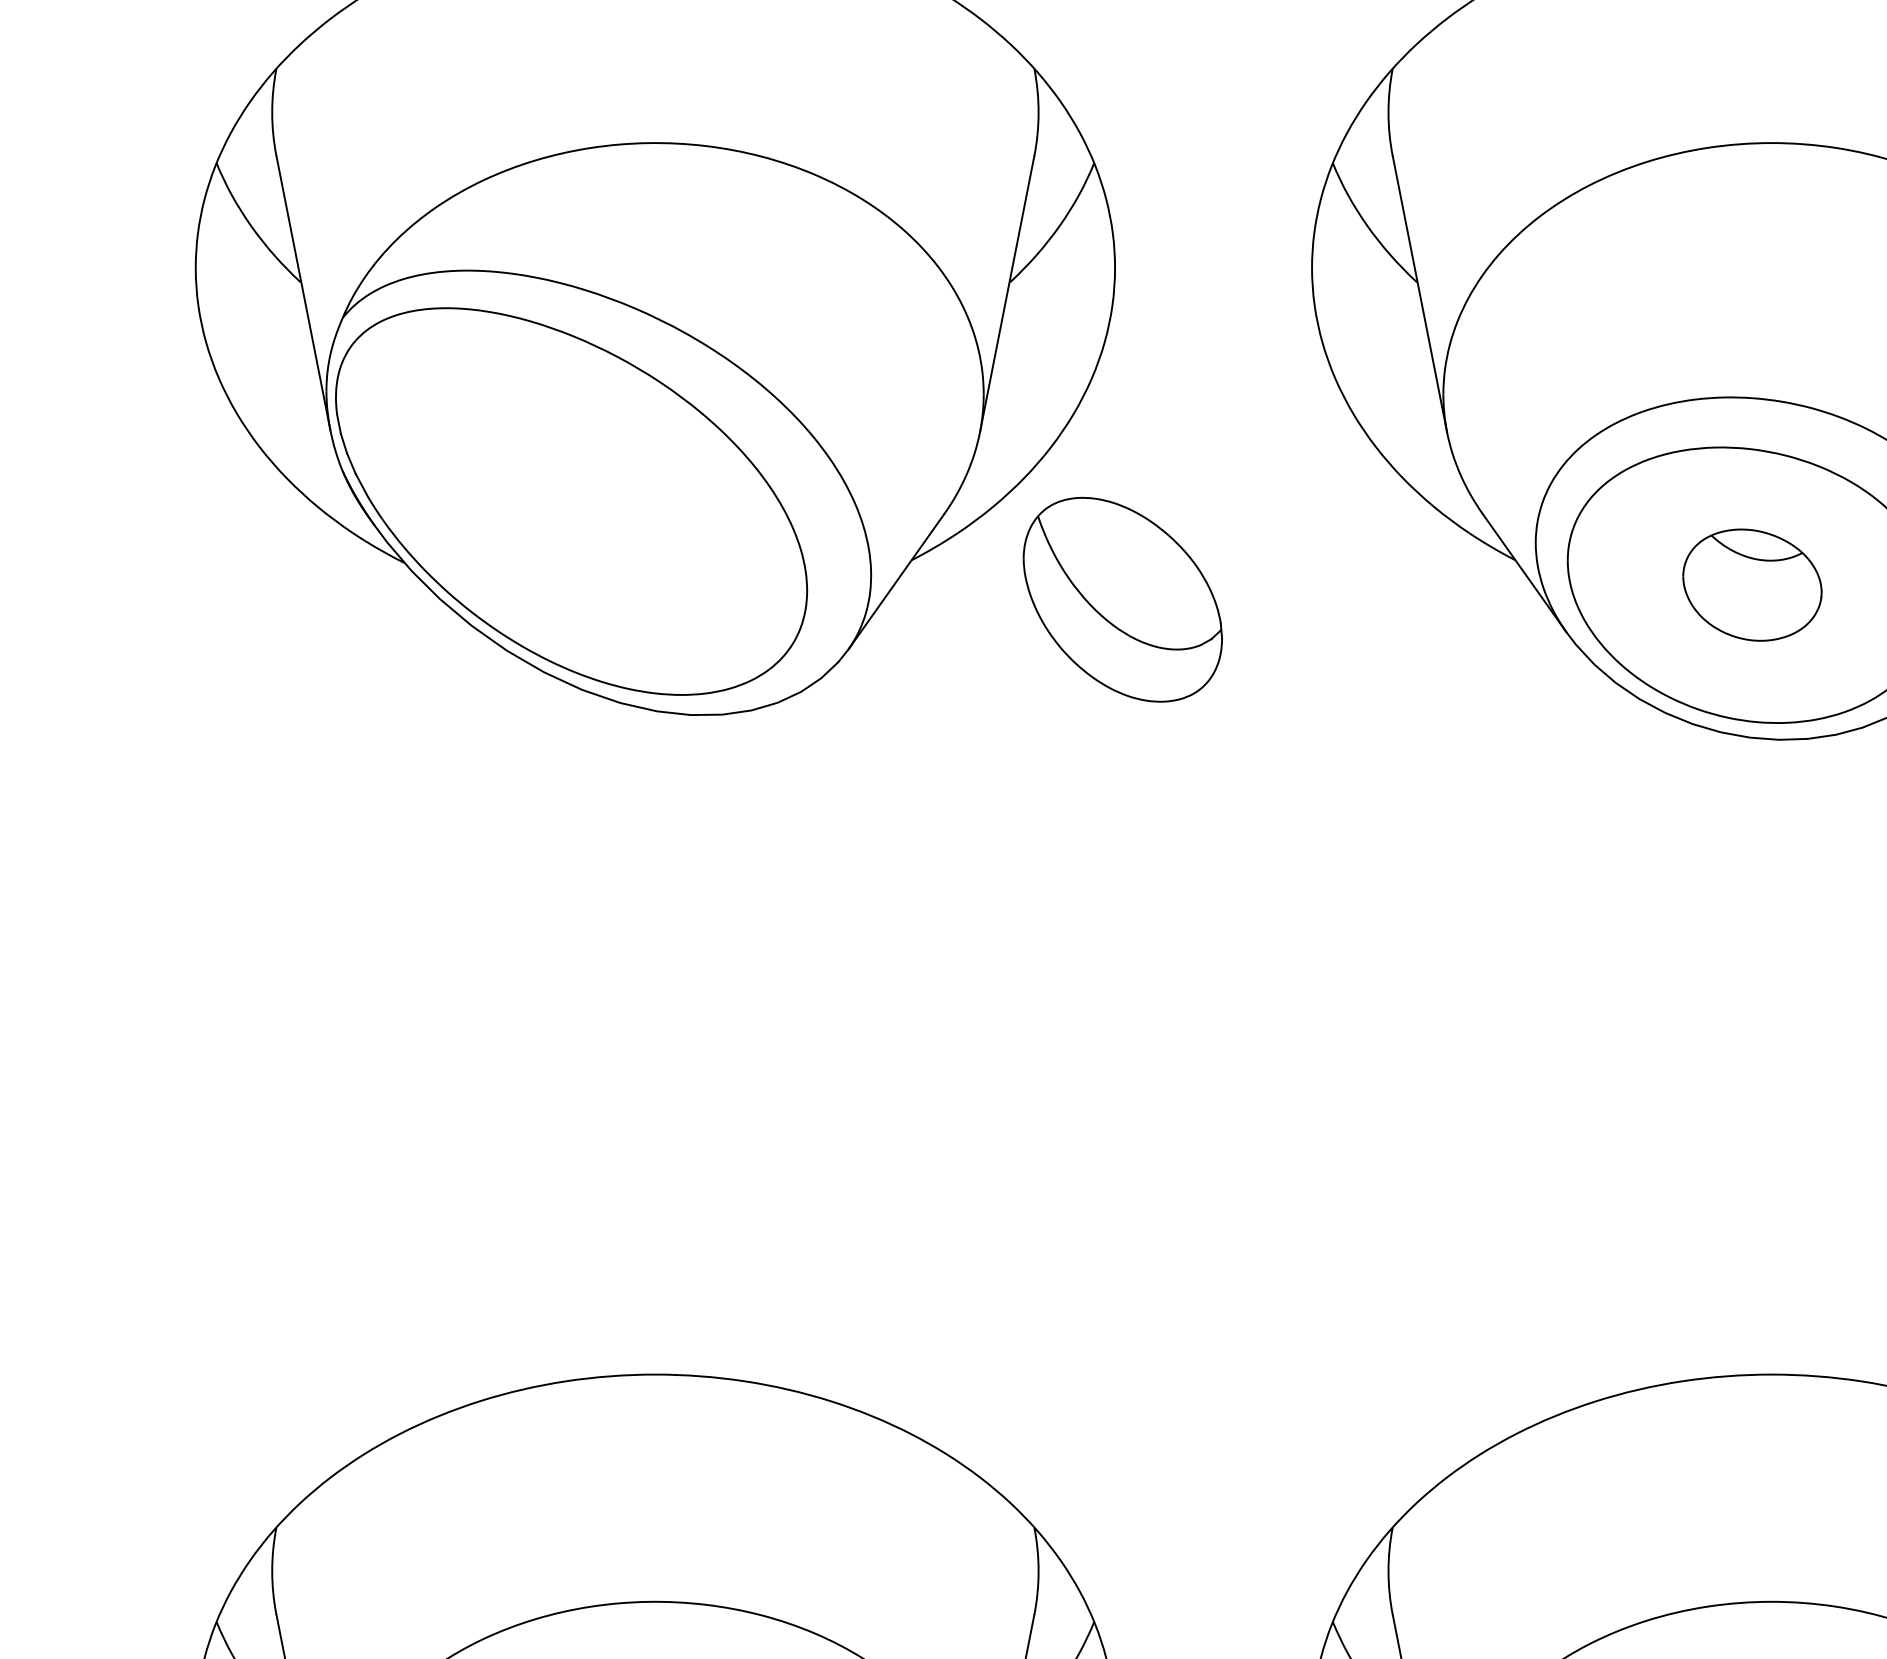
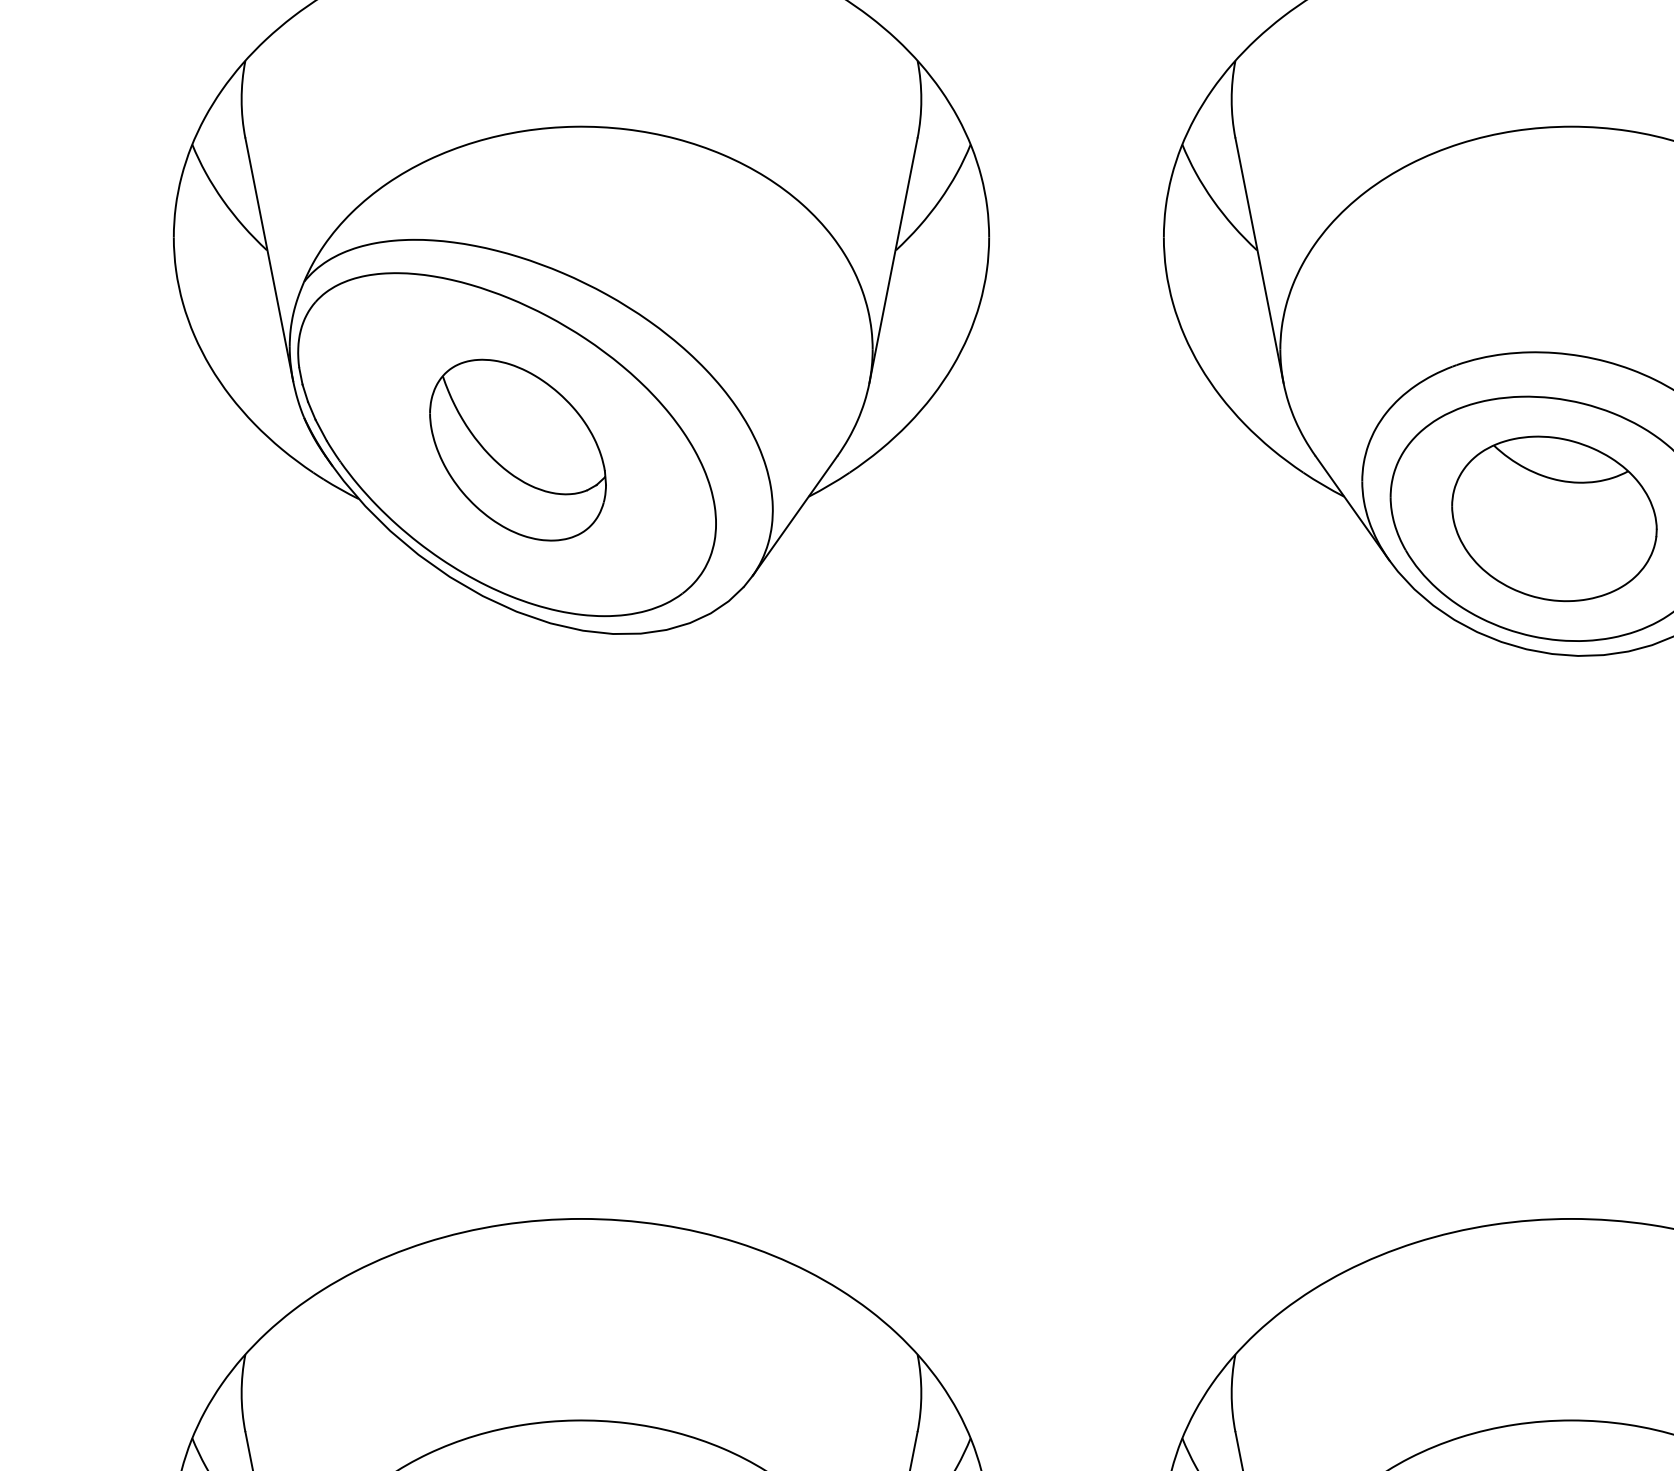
part: (1752, 584) -> (1554, 518), size x1.67
part: (1122, 599) -> (517, 449), moved

